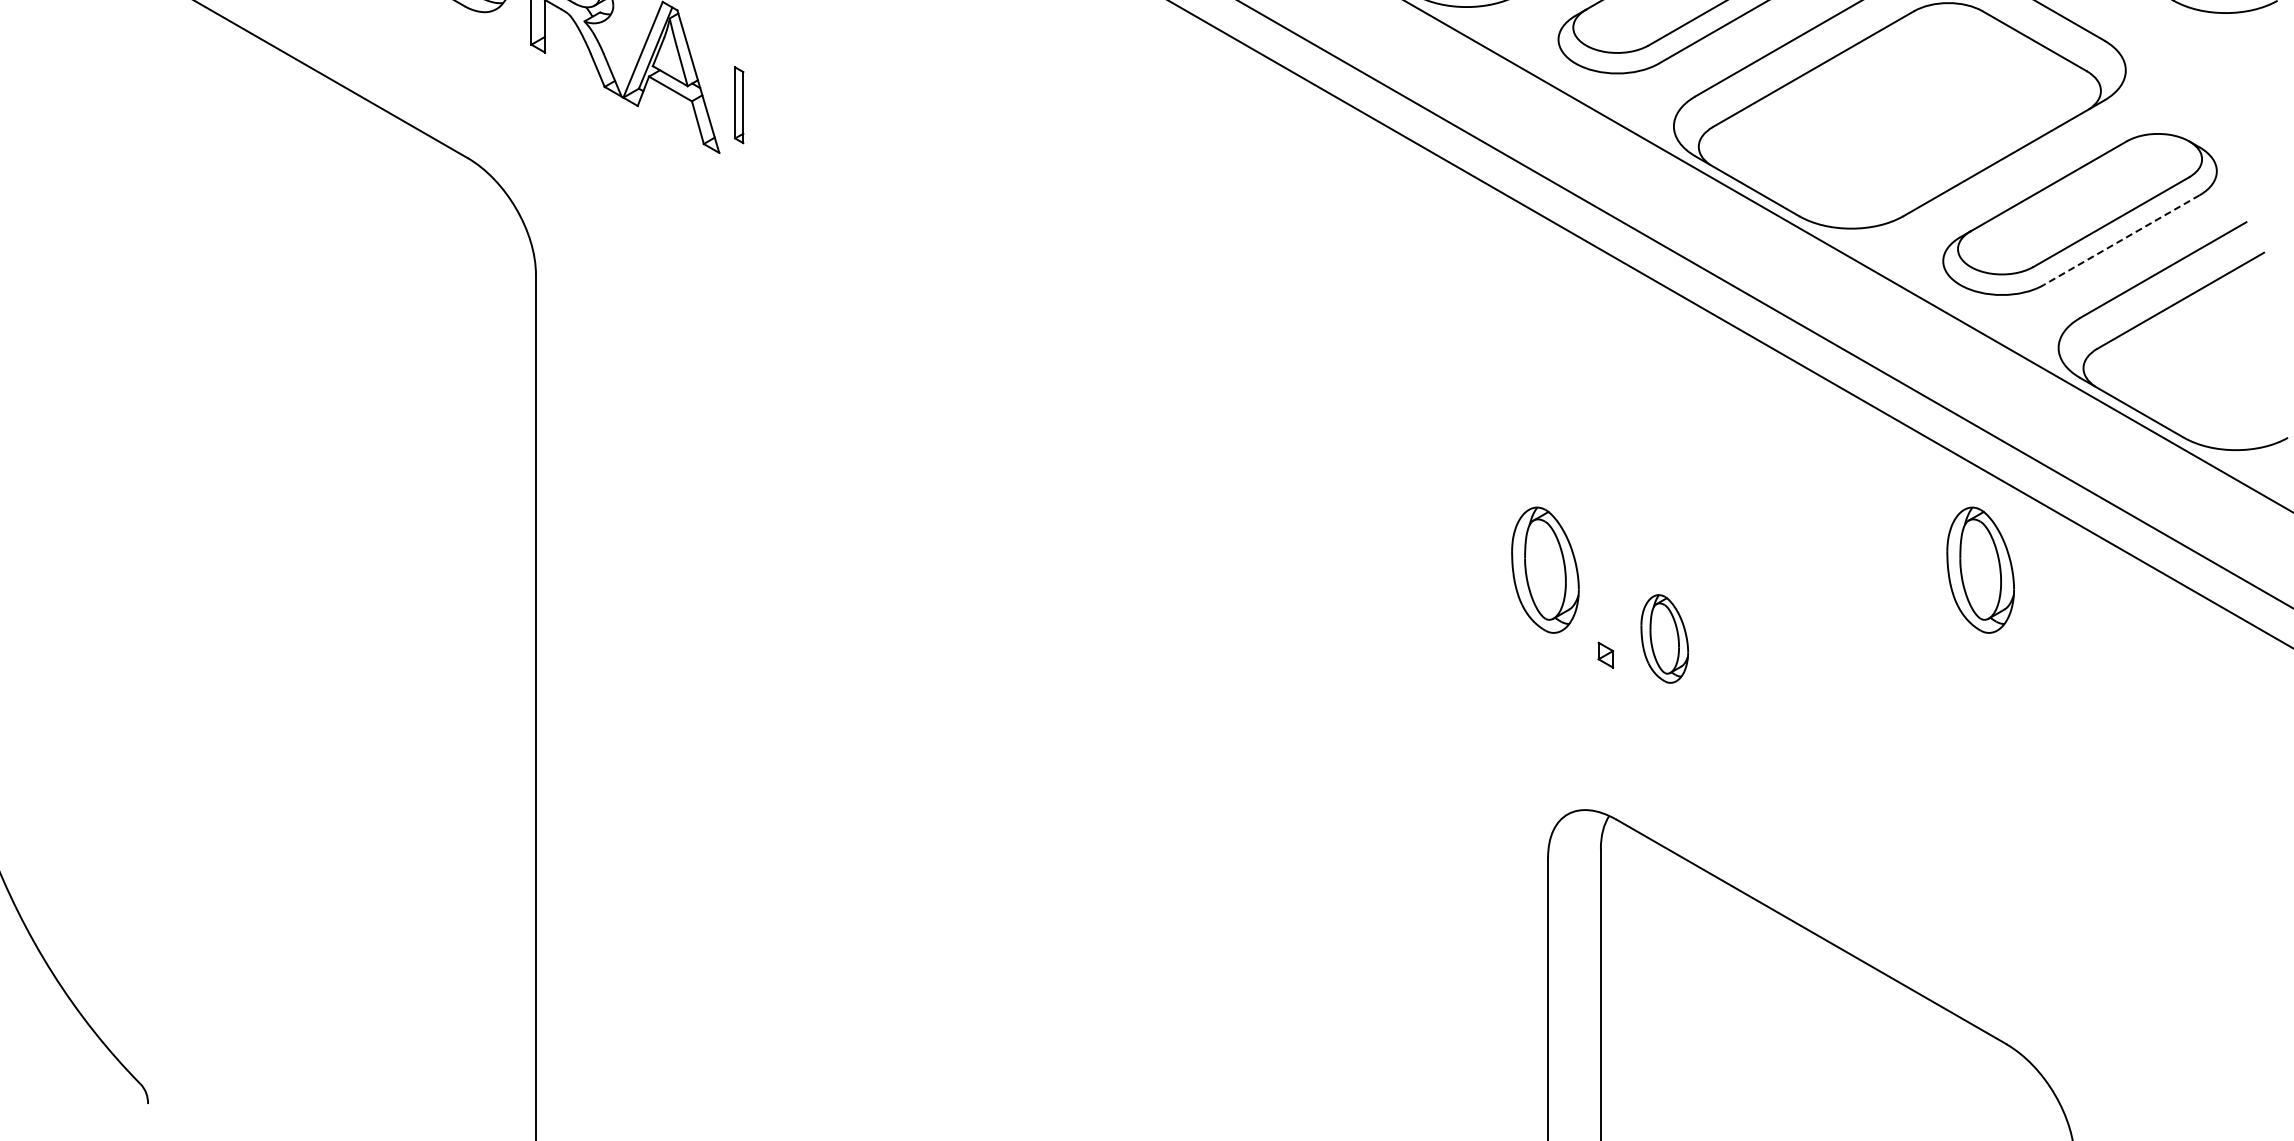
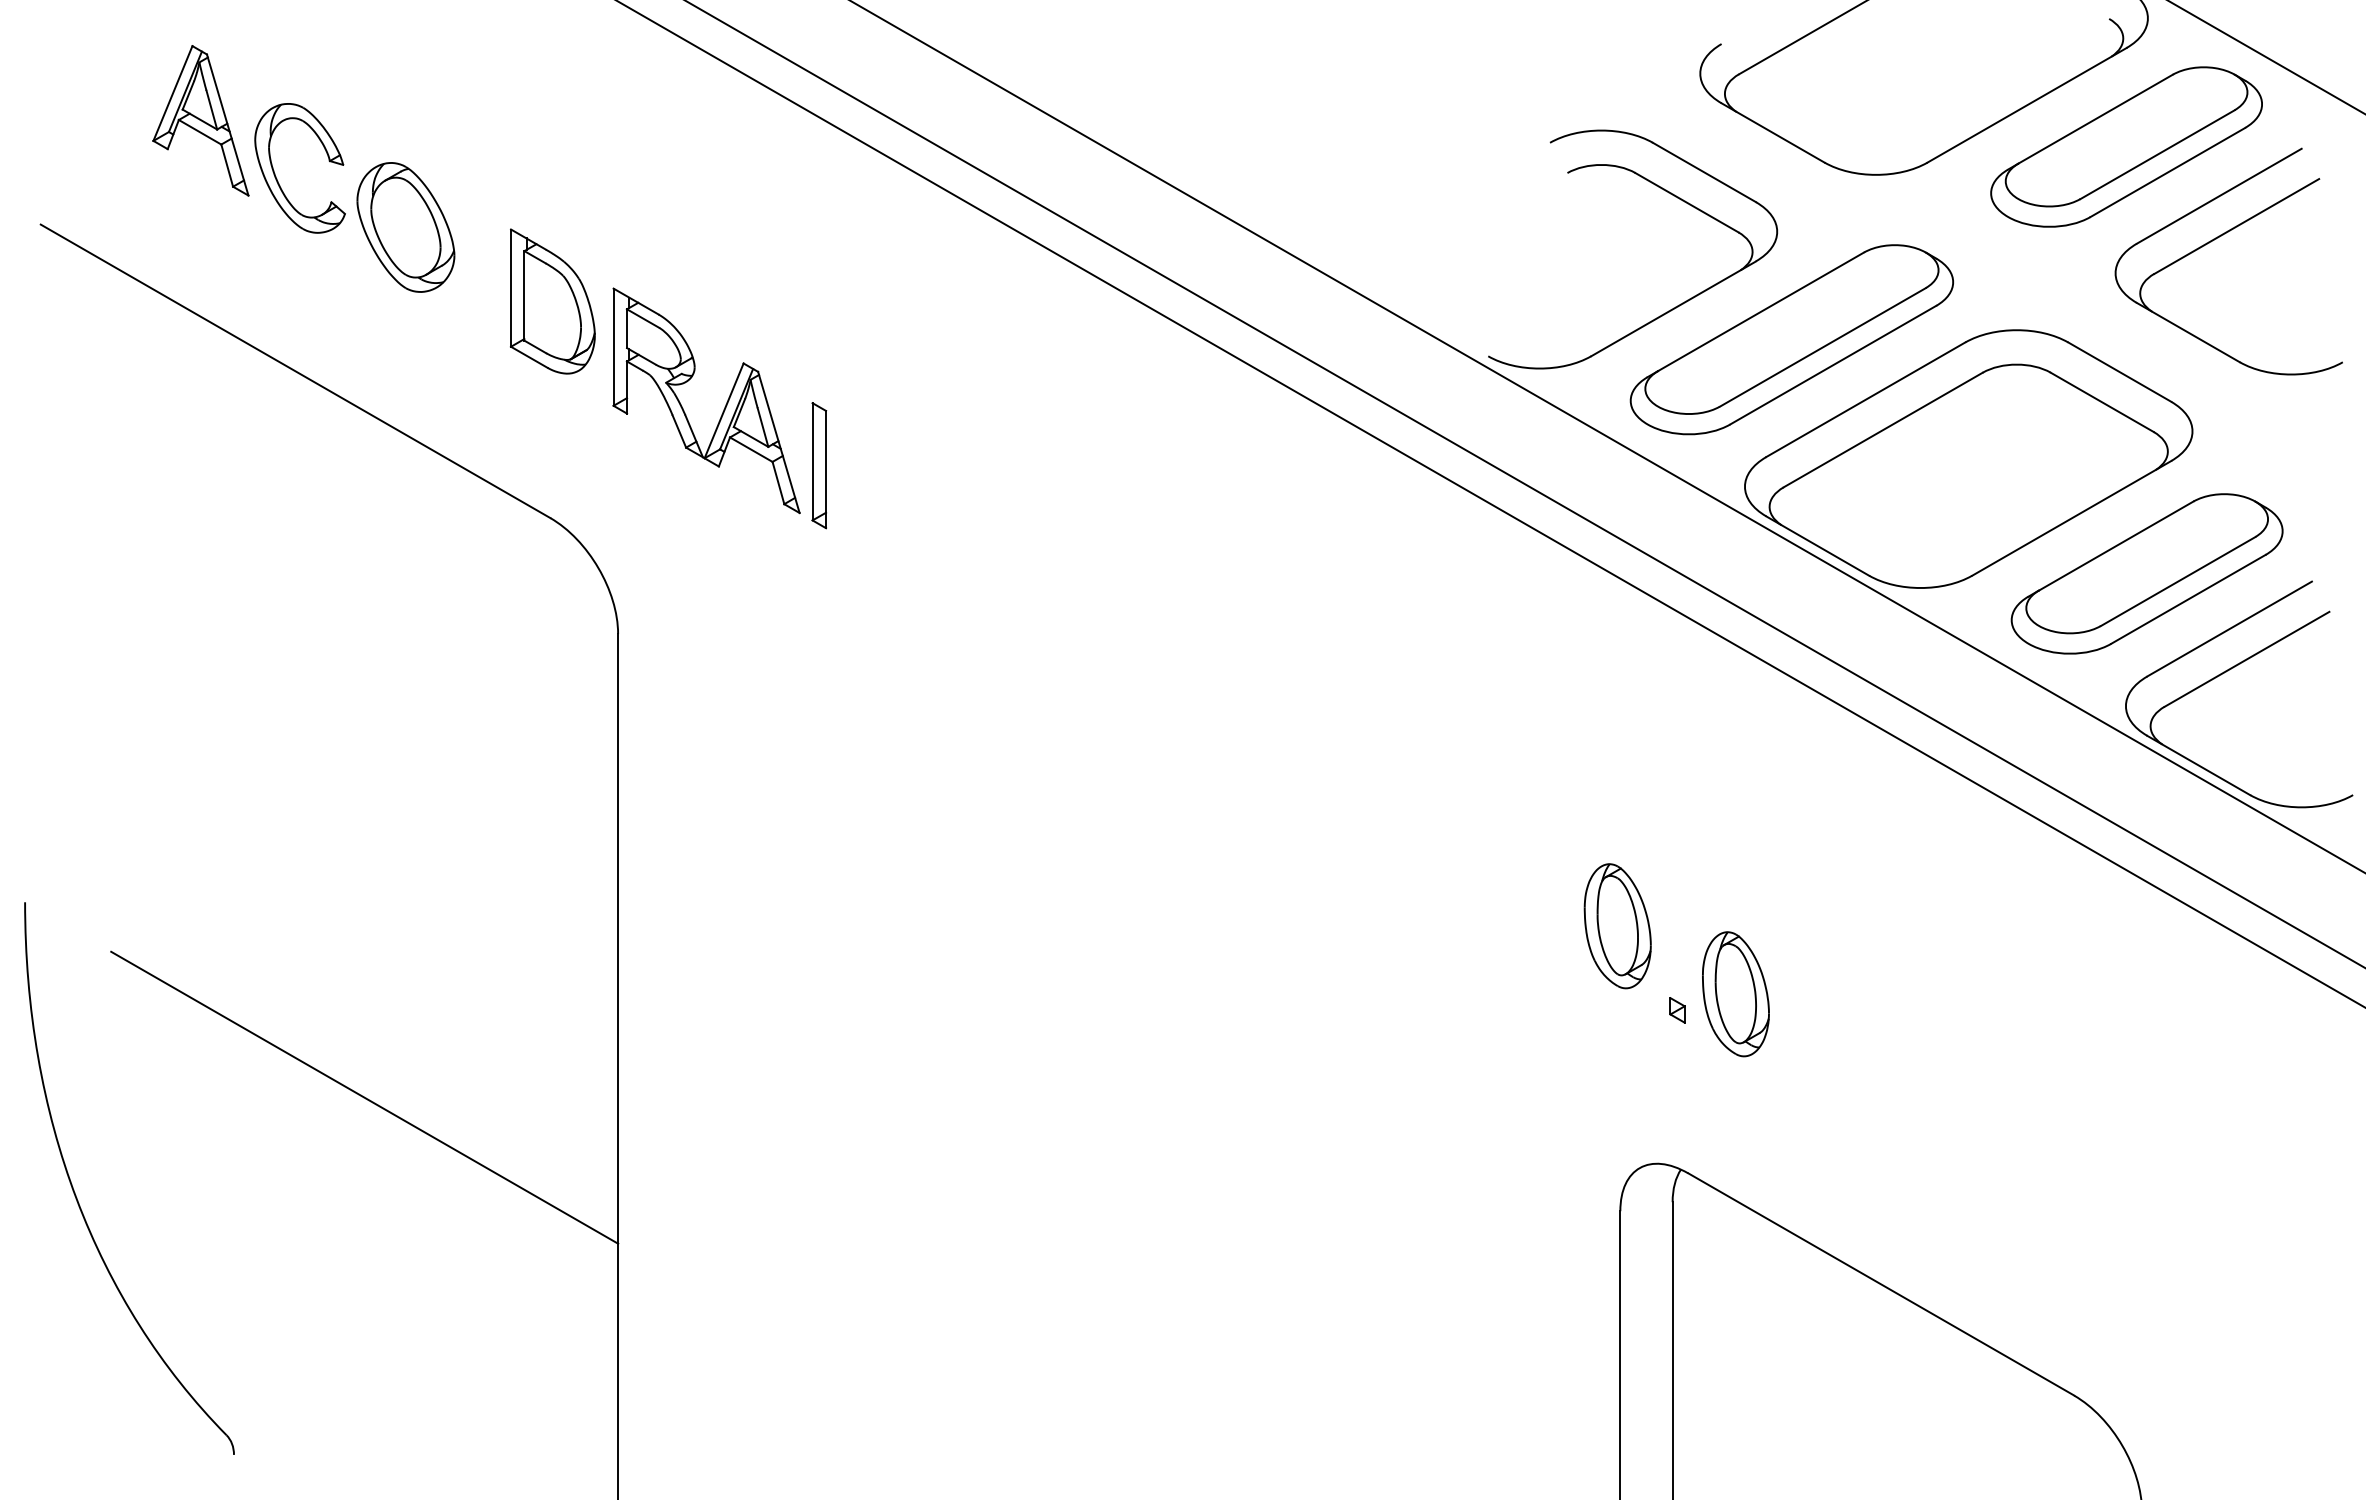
part: (739, 104) -> (819, 465), size x1.67
line: (2120, 240) -> (2187, 599), dashed -> solid
part: (1980, 570) -> (2048, 926), removed
part: (1664, 639) -> (1735, 994), size x1.43
line: (279, 743) -> (364, 1097), added

